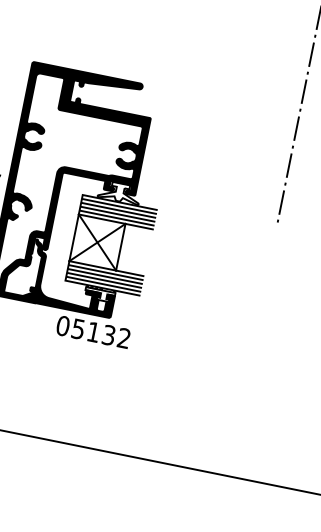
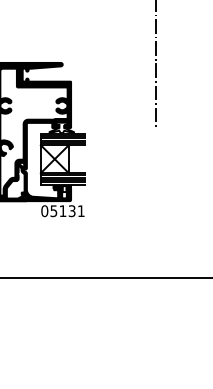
text: (123, 337) -> (80, 210), 05132 -> 05131

